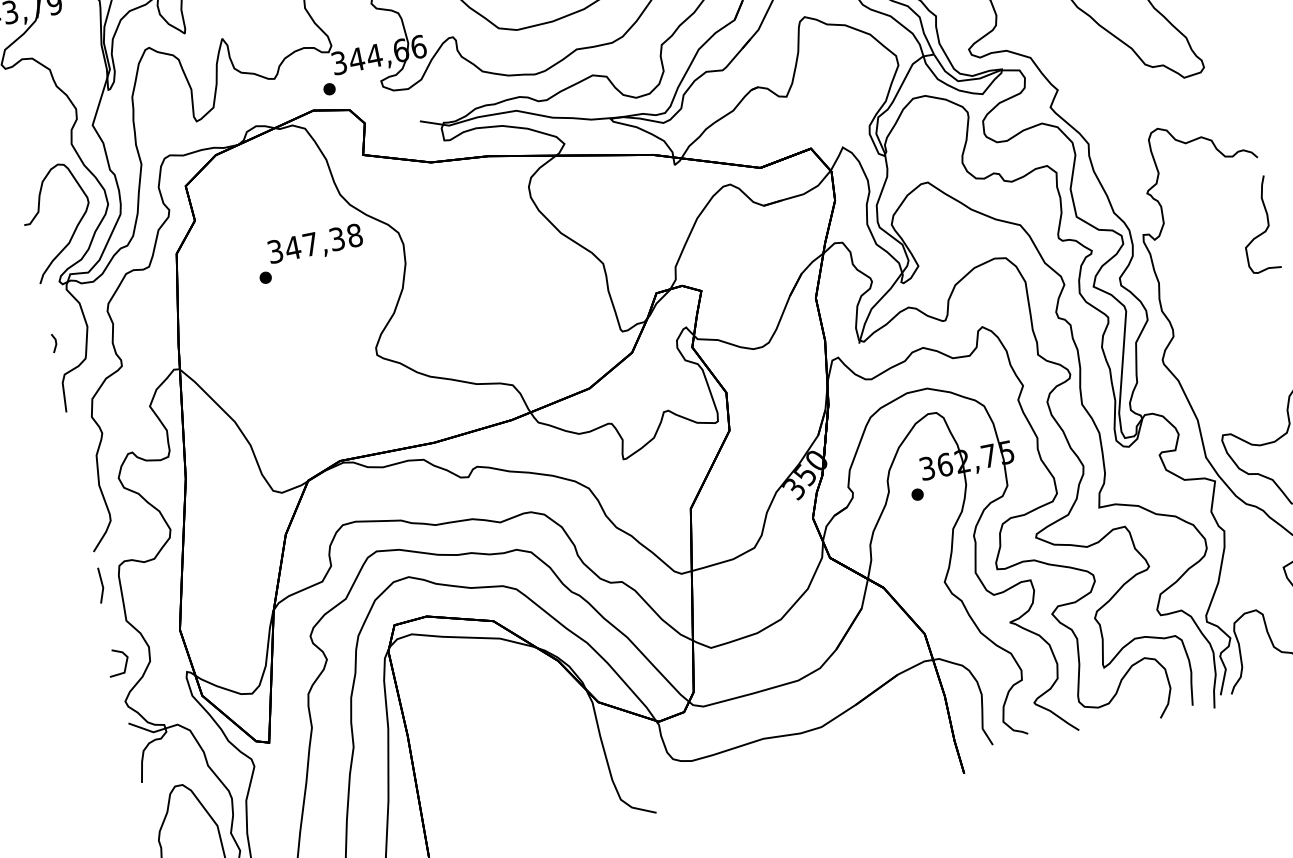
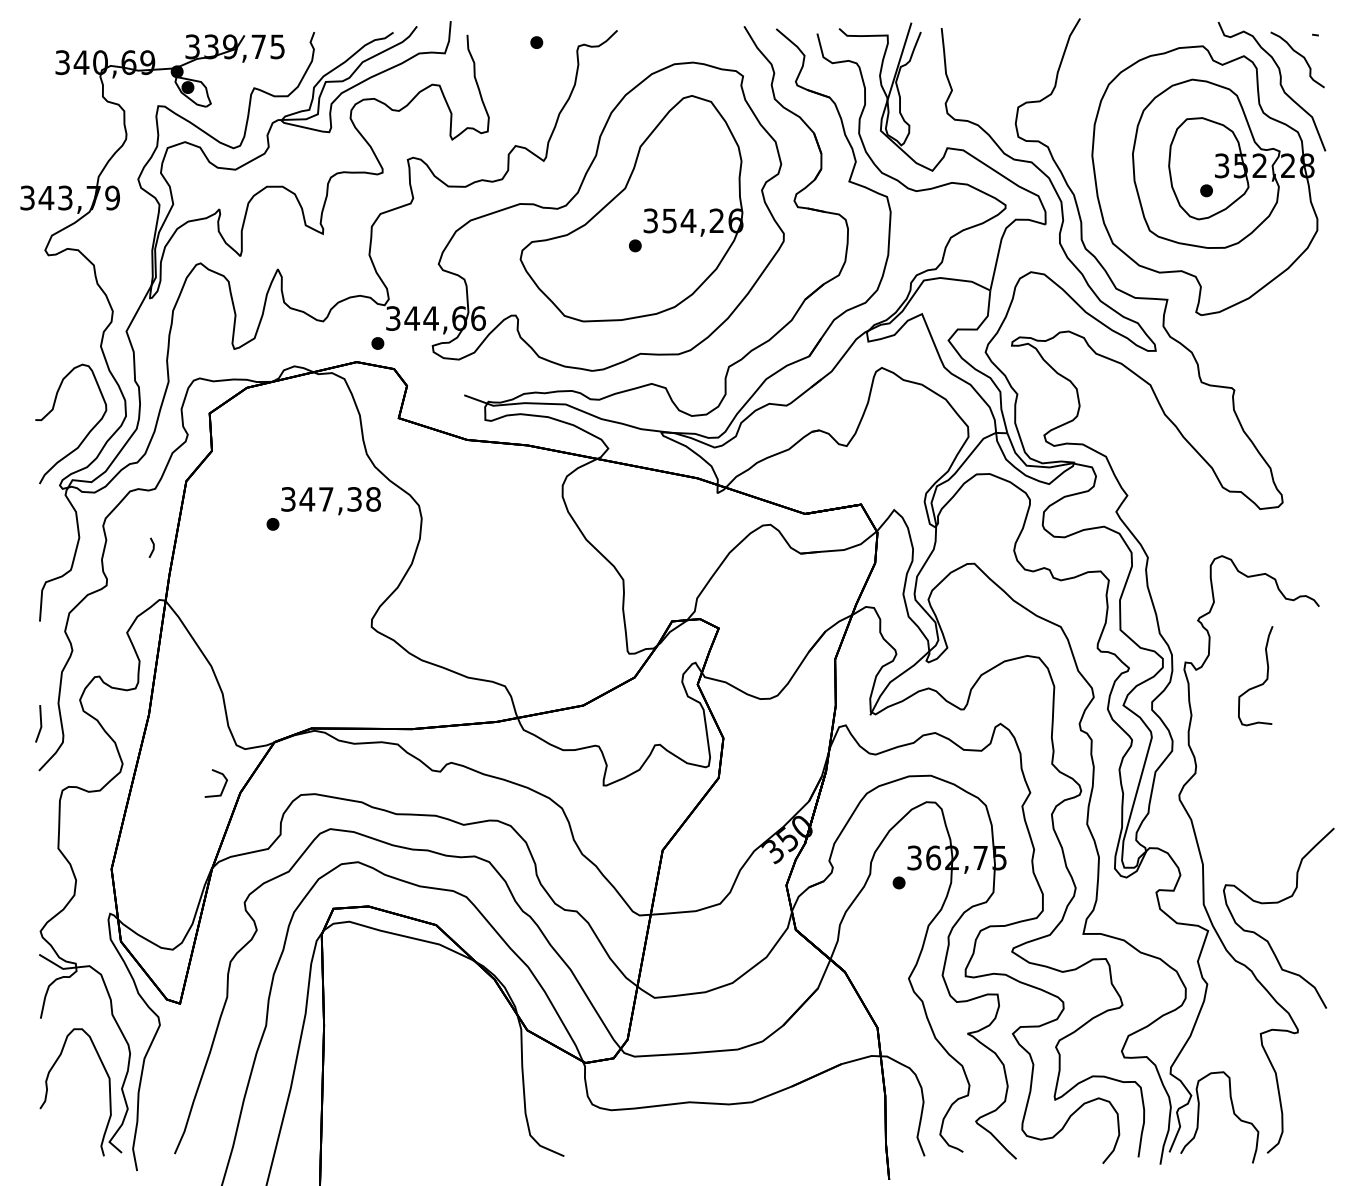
curve: (1262, 232) -> (1259, 684), moved
line: (54, 342) -> (152, 547), moved
line: (101, 584) -> (40, 723), moved
line: (125, 662) -> (223, 785), moved

